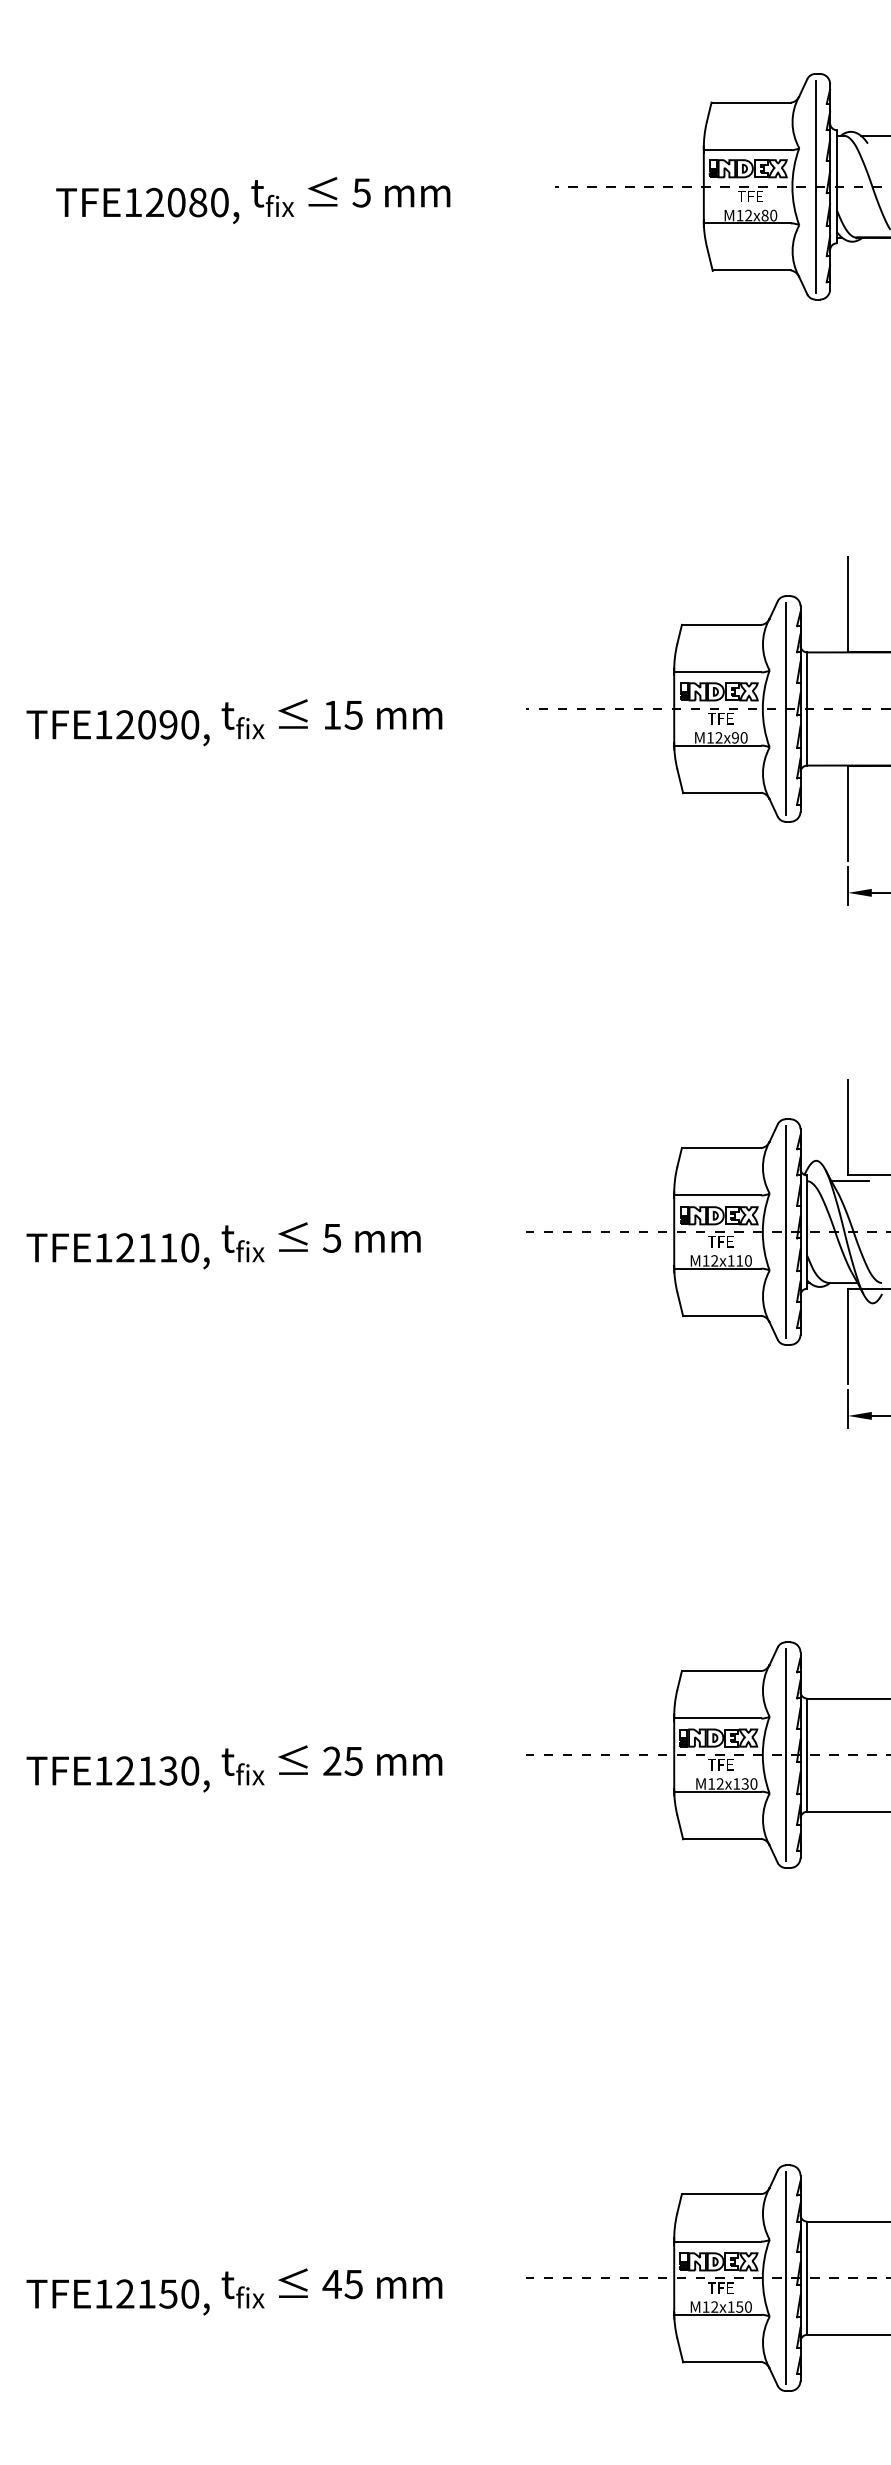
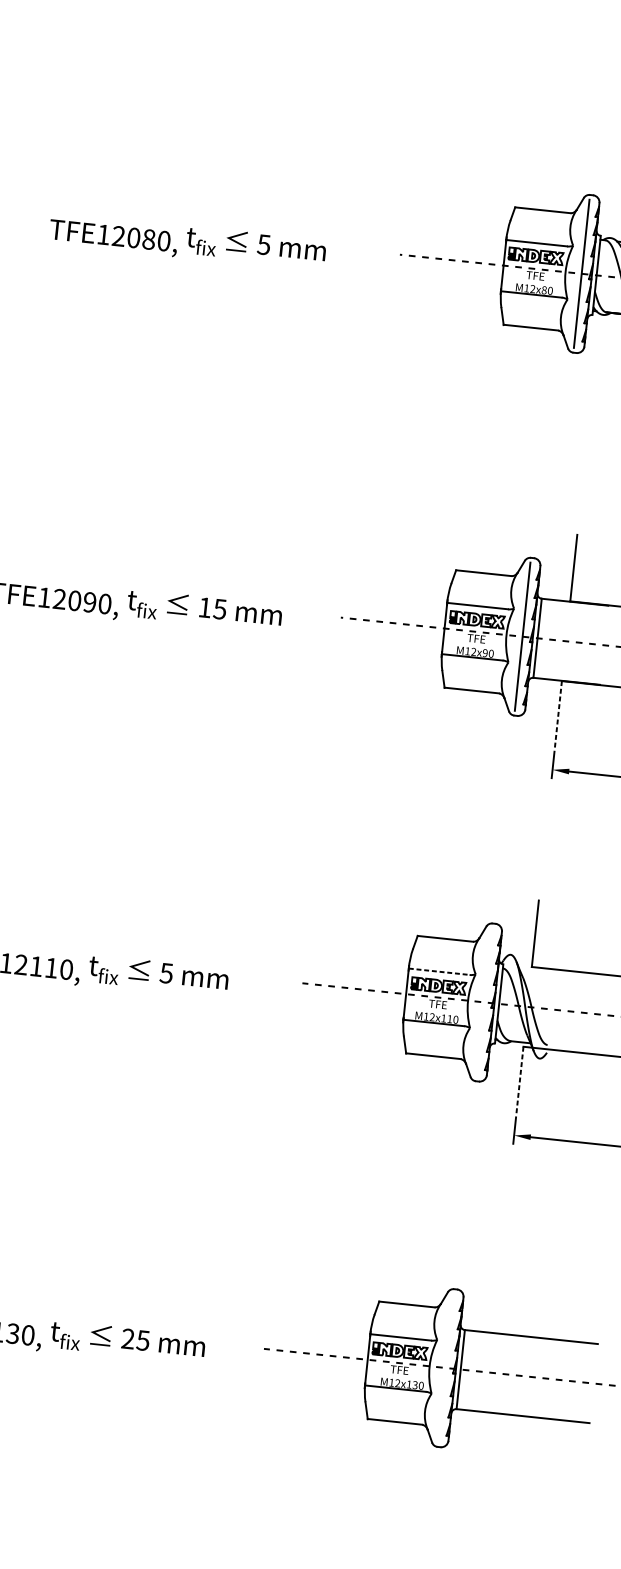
line: (848, 813) -> (558, 714), solid -> dashed
line: (849, 1181) -> (532, 971), removed
line: (718, 1195) -> (439, 971), solid -> dashed
line: (785, 1232) -> (483, 1002), removed
line: (848, 1336) -> (520, 1079), solid -> dashed
line: (785, 1755) -> (445, 1368), removed

